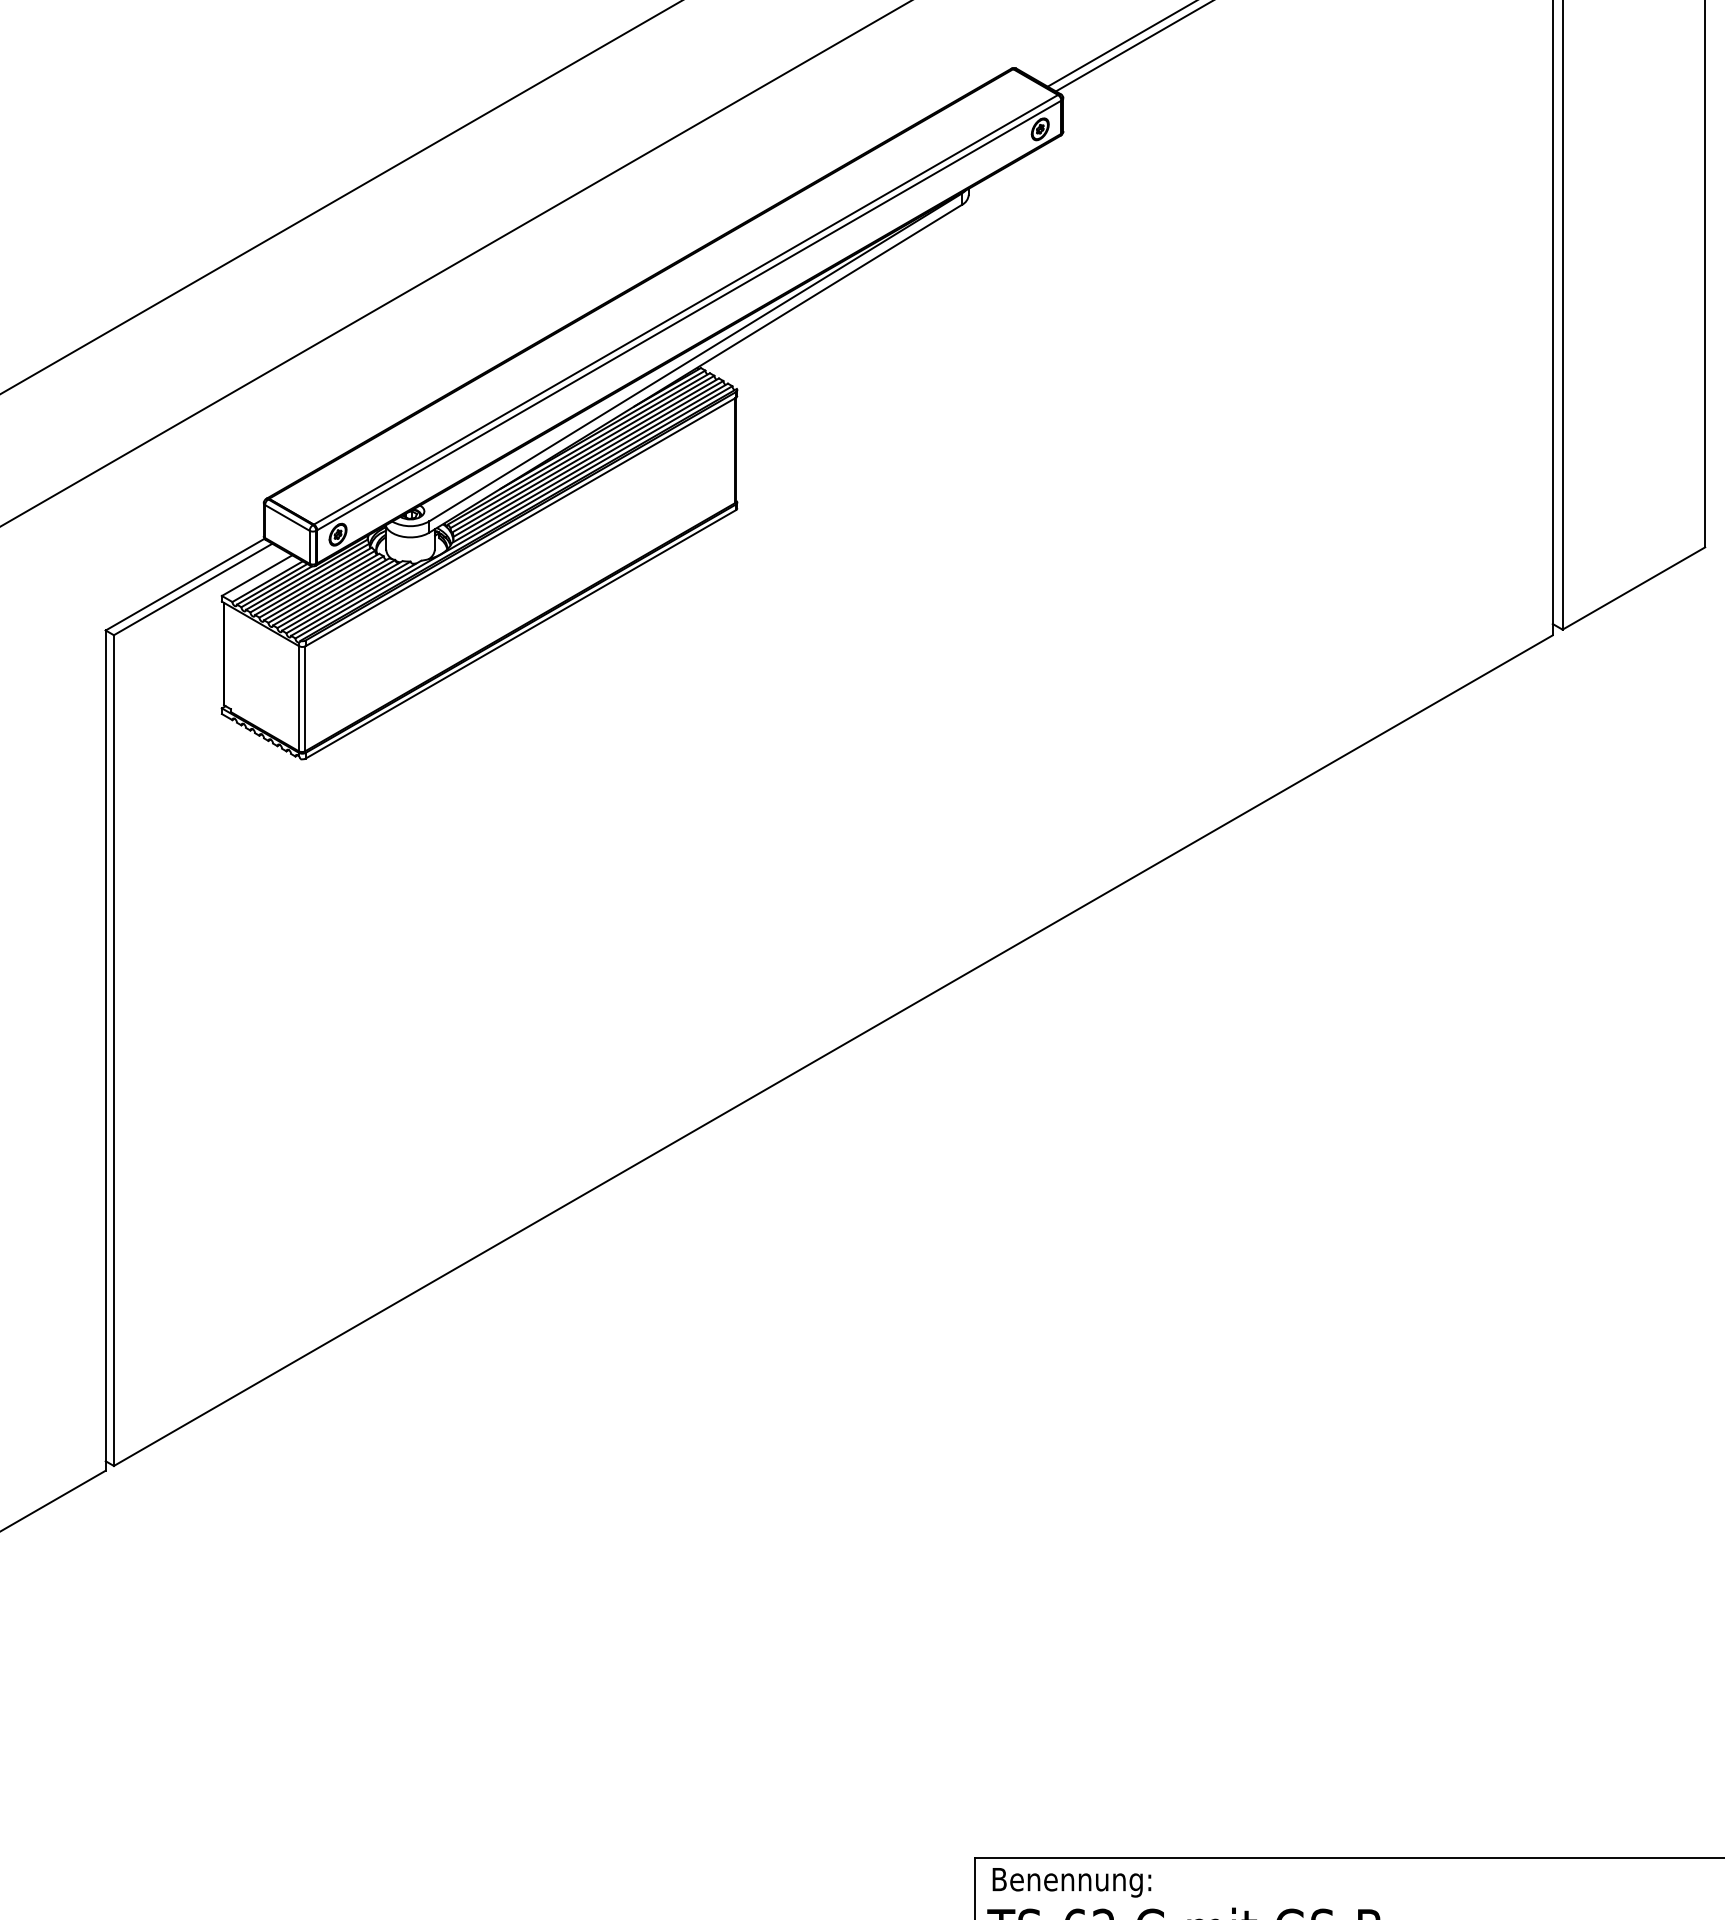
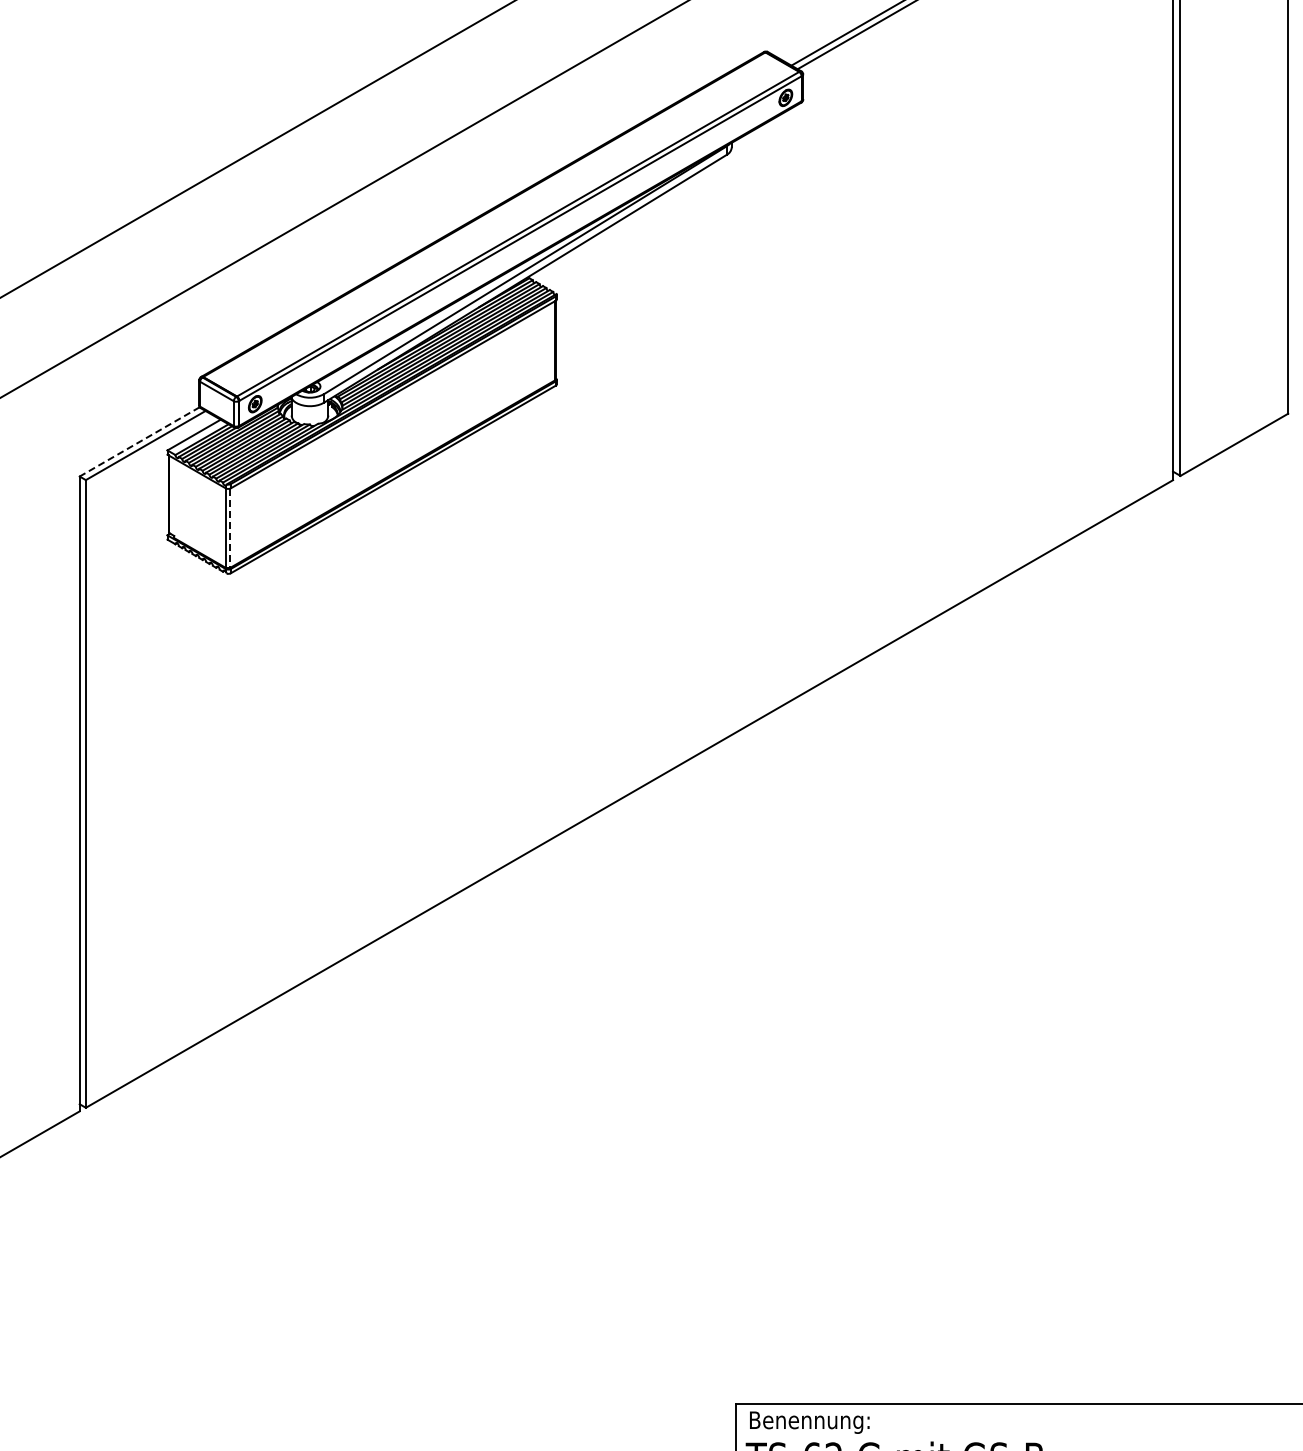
line: (184, 585) -> (139, 442), solid -> dashed
line: (305, 699) -> (230, 528), solid -> dashed

